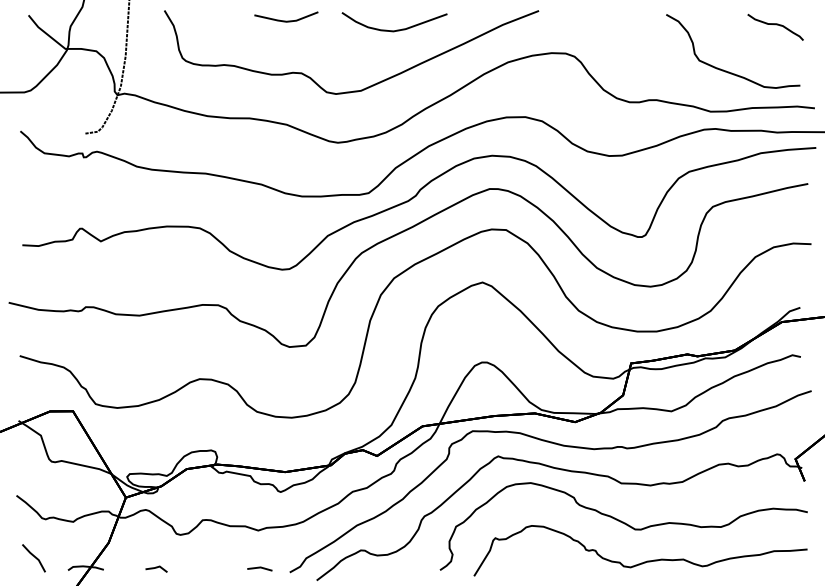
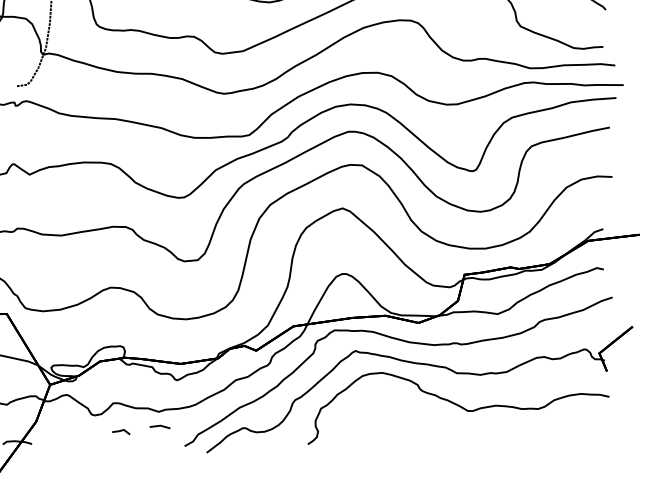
curve: (644, 561) -> (475, 437), removed
line: (156, 568) -> (121, 431), moved
line: (259, 568) -> (159, 426), moved

